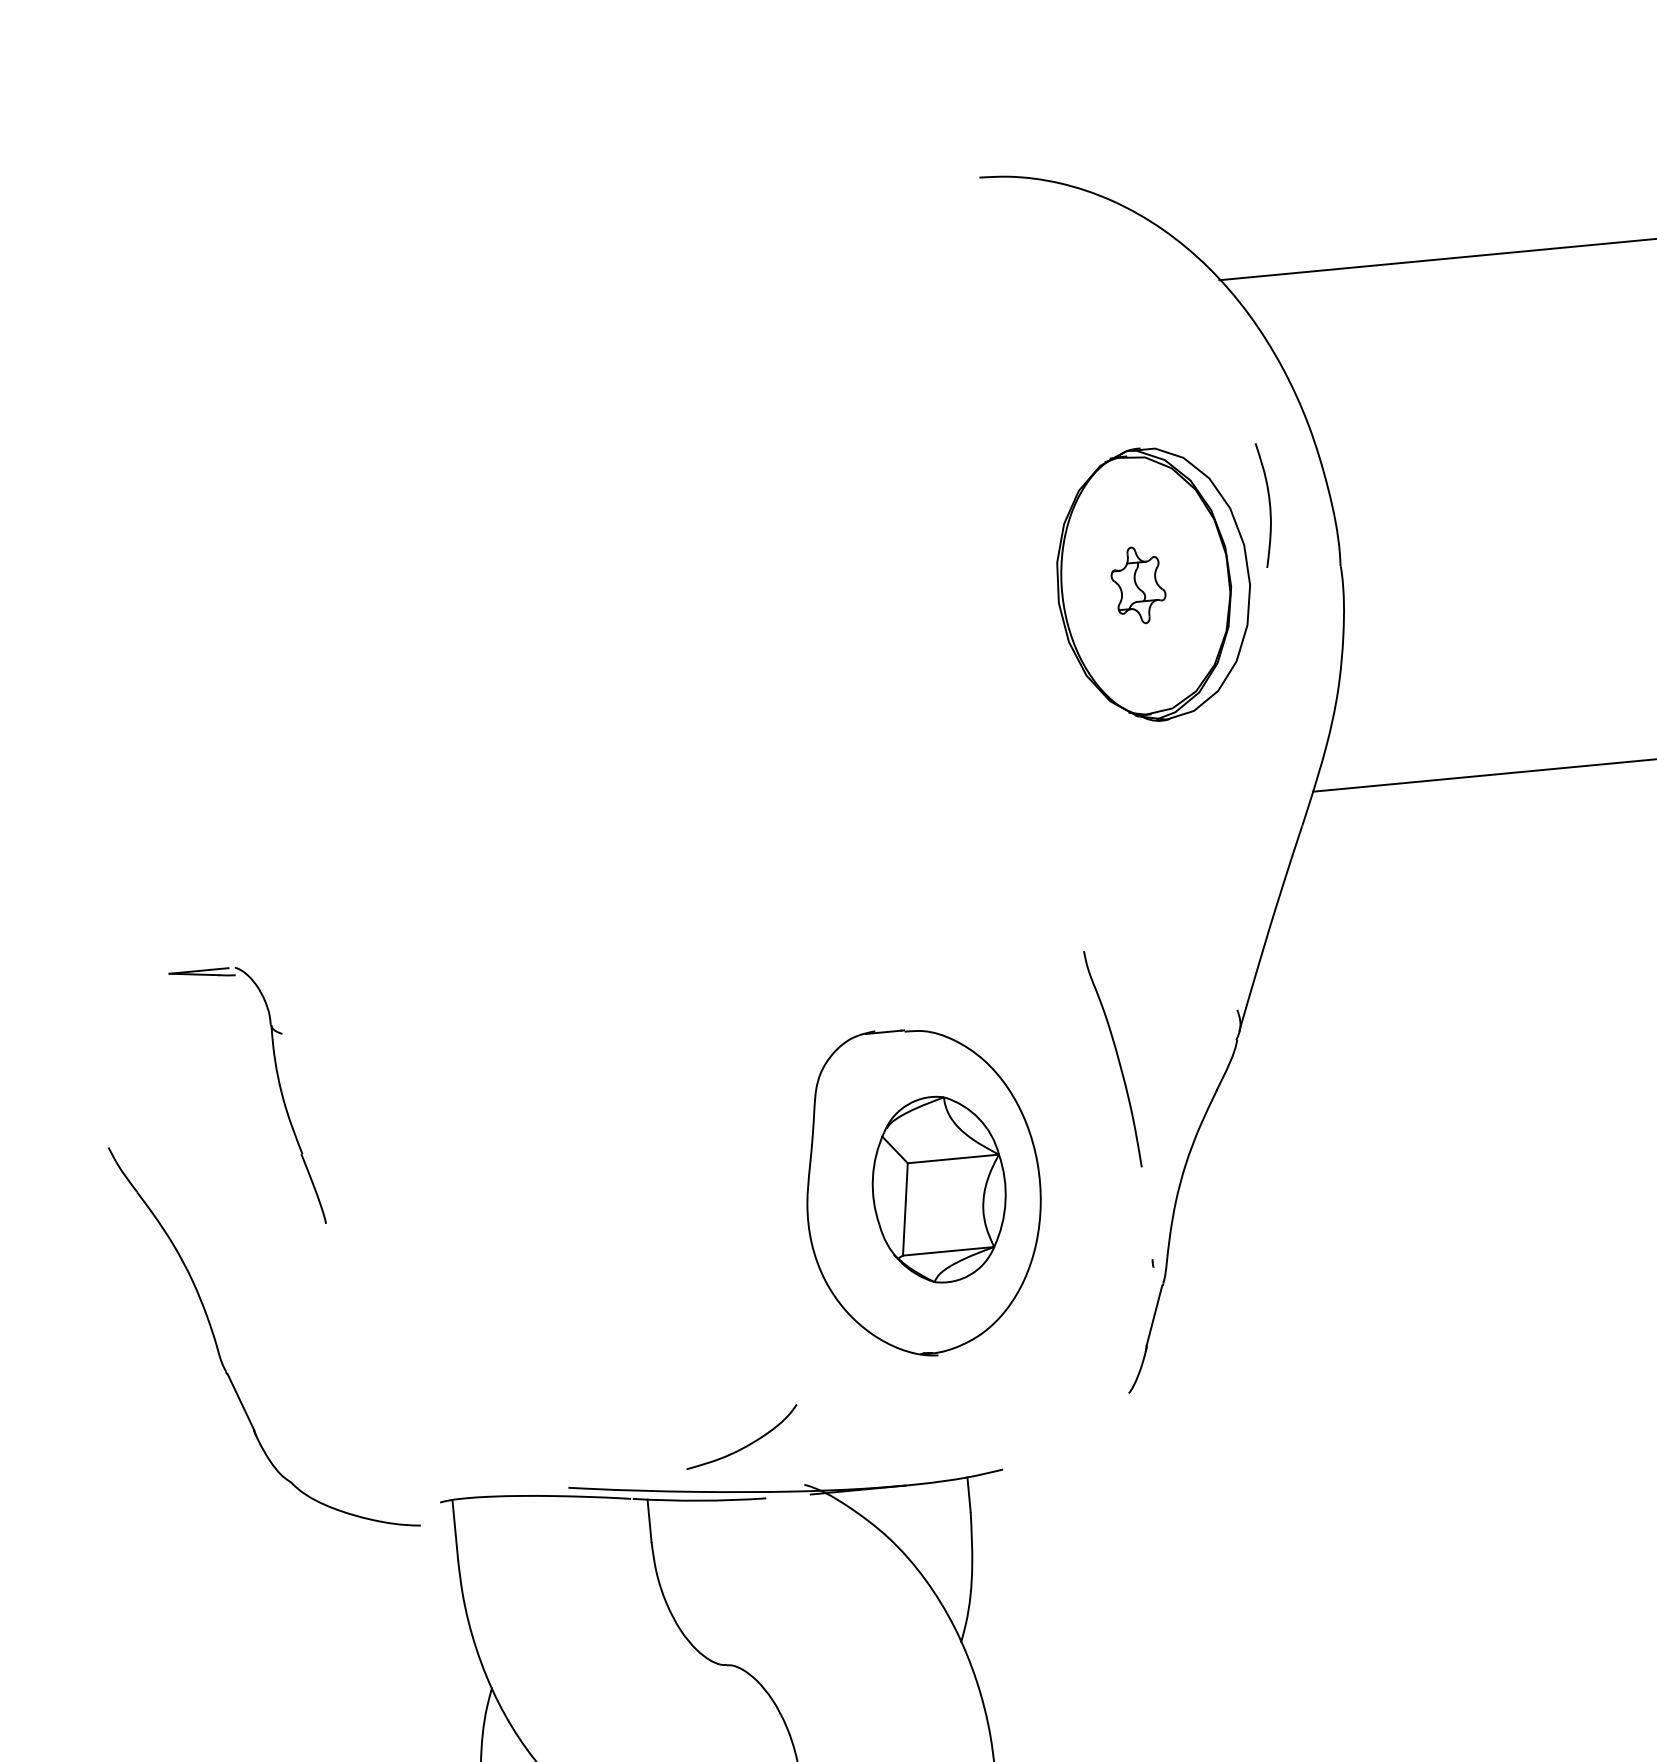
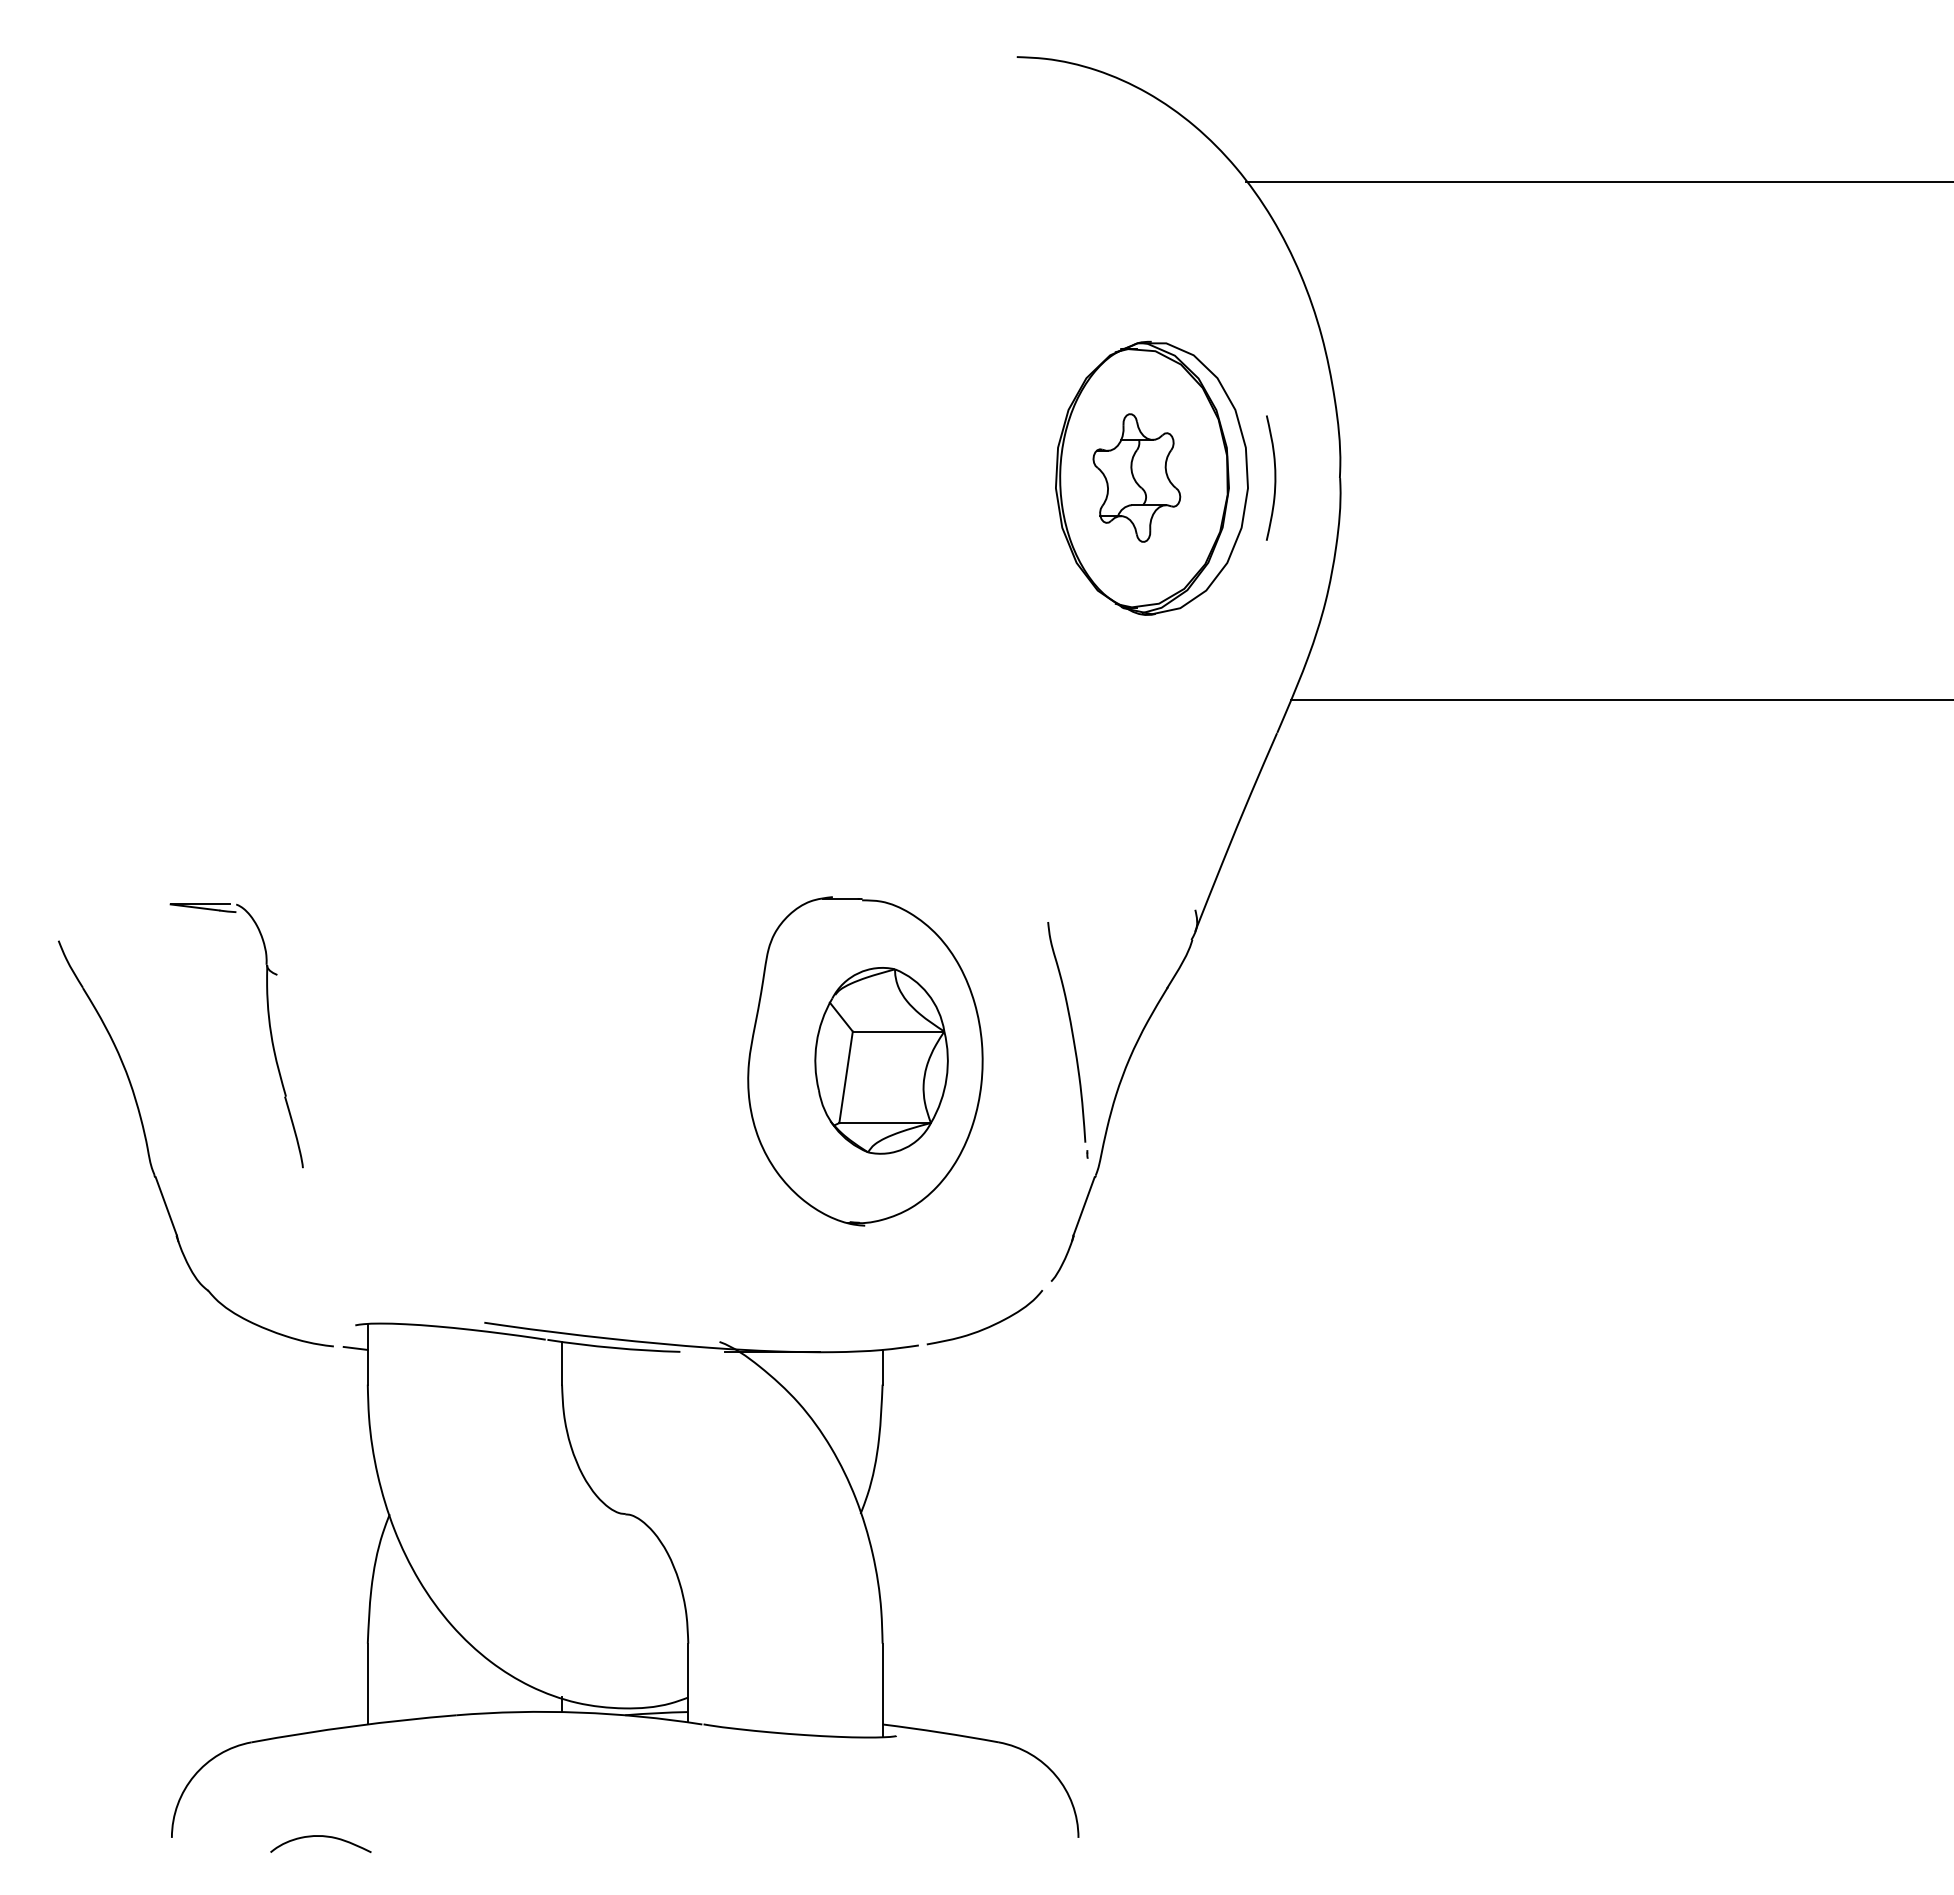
curve: (1269, 504) -> (1274, 477), moved
part: (1138, 584) -> (1136, 477), size x1.67
curve: (1117, 1058) -> (1071, 1032), moved
part: (279, 1090) -> (269, 1031), moved
curve: (745, 1445) -> (987, 1326), moved
line: (442, 1524) -> (355, 1347), added

